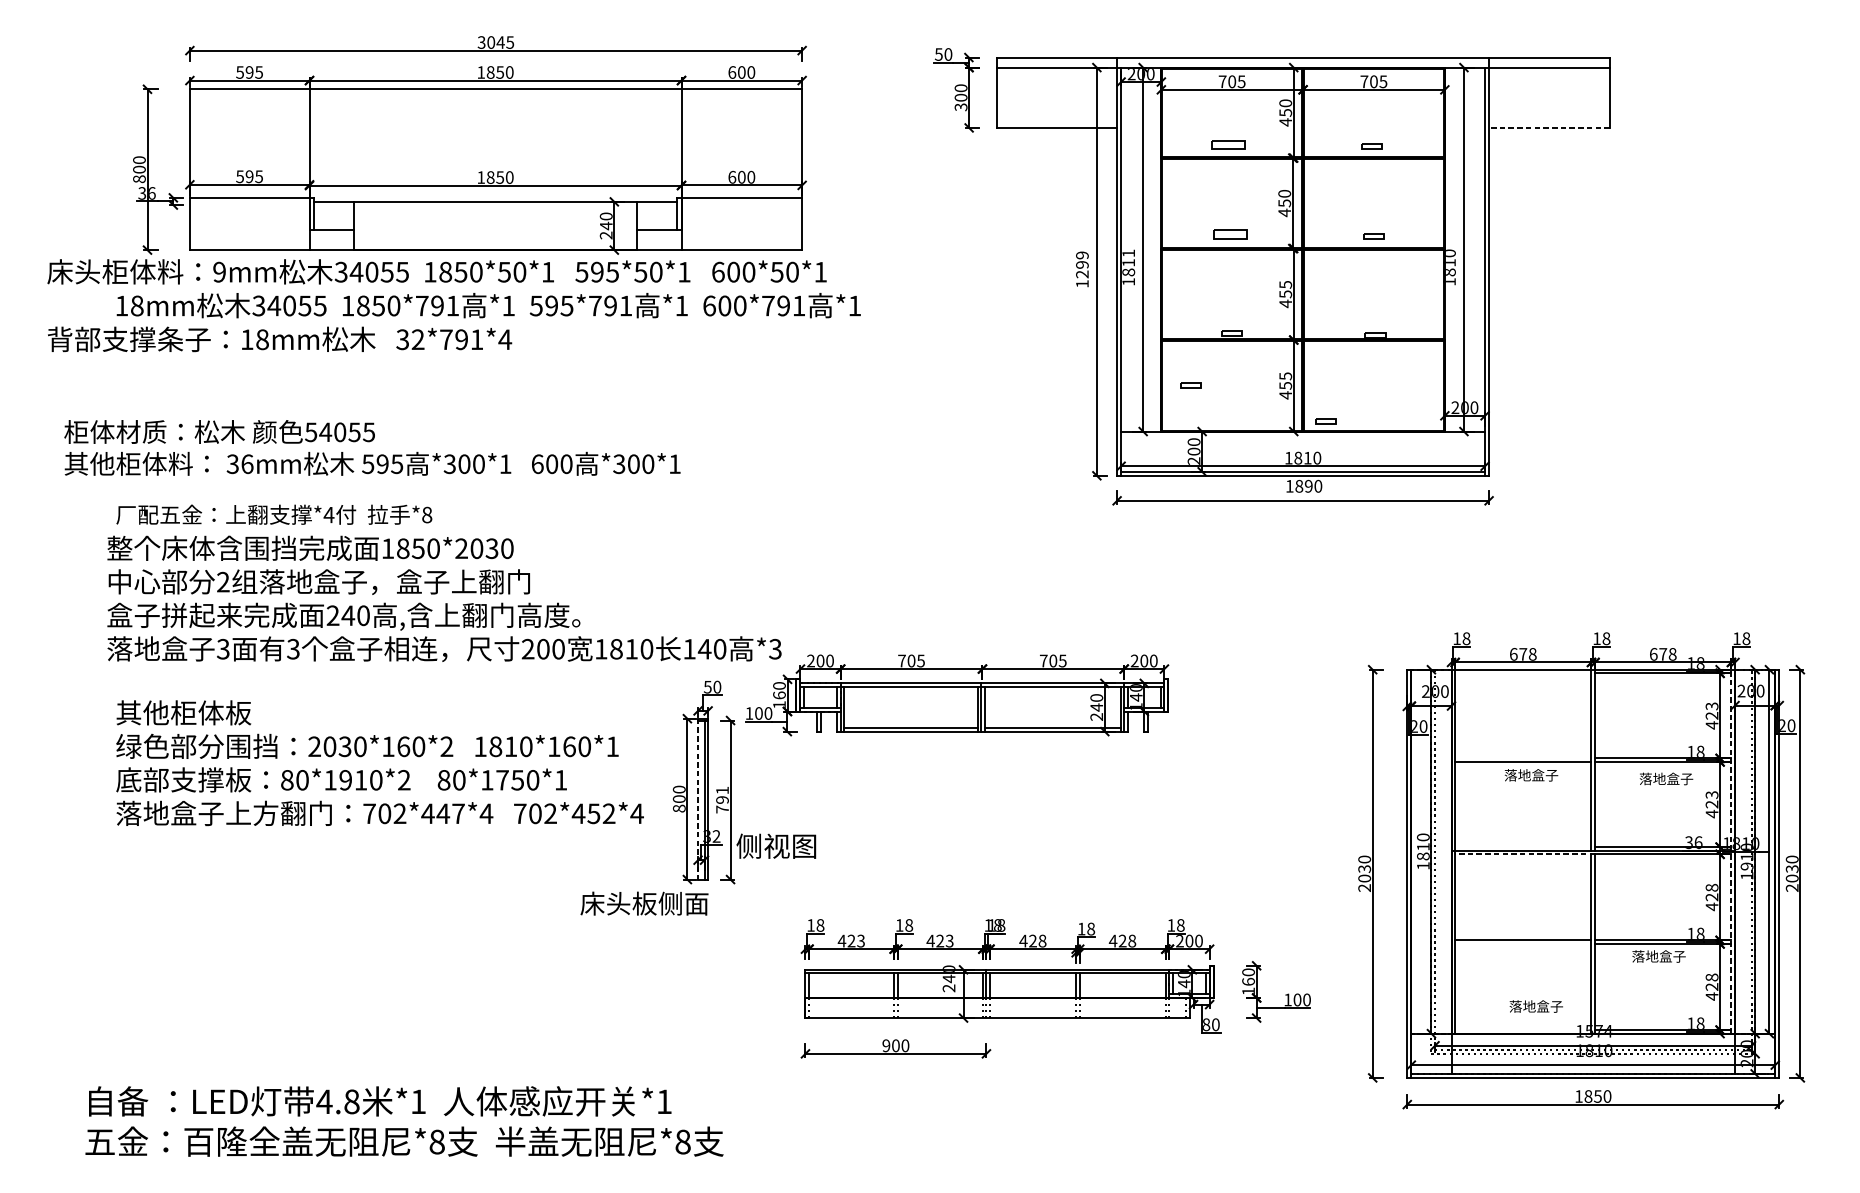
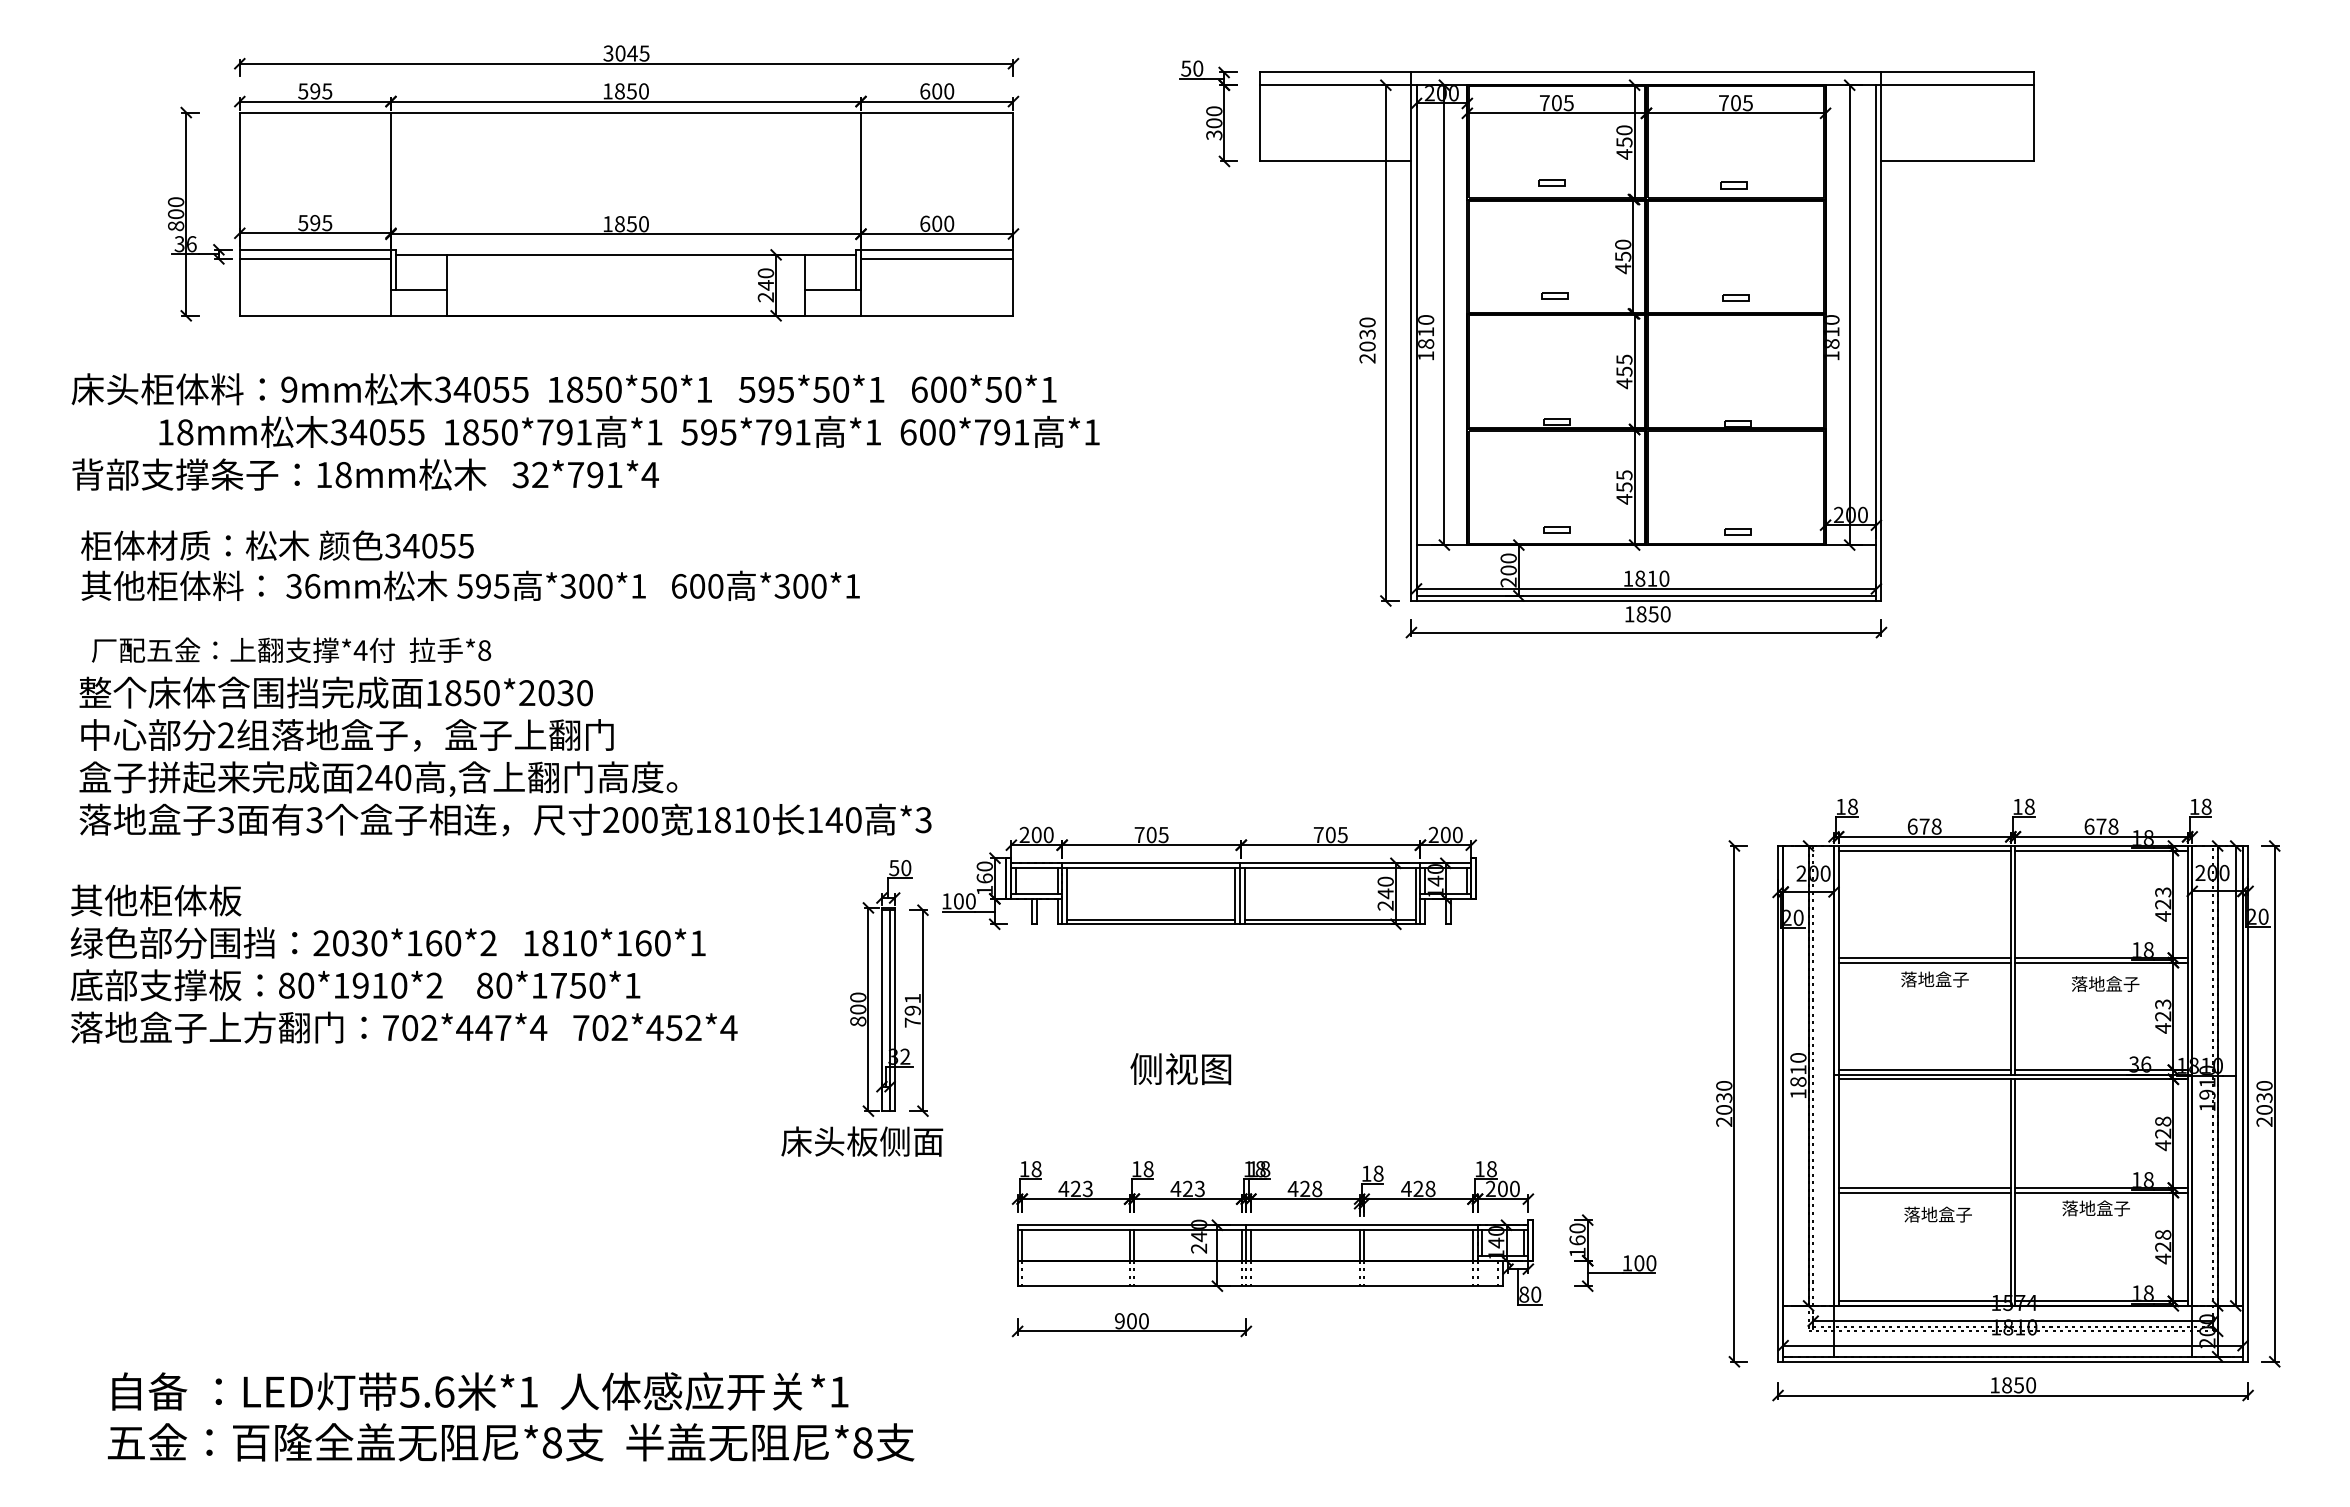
line: (1549, 127) -> (1957, 161), dashed -> solid
part: (1227, 144) -> (1551, 182), size x0.62
line: (249, 204) -> (314, 258), added
line: (742, 204) -> (937, 258), added
part: (1230, 234) -> (1554, 295), size x0.62
text: (1129, 253) -> (1426, 319), 1811 -> 1810
text: (1082, 269) -> (1367, 340), 1299 -> 2030
text: (453, 305) -> (585, 431), moved
part: (1190, 385) -> (1556, 529), moved
part: (1325, 420) -> (1737, 531), moved
text: (310, 431) -> (392, 545), 54055 -> 34055
text: (1308, 486) -> (1653, 614), 1890 -> 1850
text: (274, 514) -> (291, 649), moved
text: (444, 598) -> (505, 756), moved
line: (1523, 673) -> (1924, 850), added
line: (1523, 758) -> (1924, 958), added
text: (379, 762) -> (403, 963), moved
line: (697, 799) -> (881, 1009), dashed -> solid
text: (776, 845) -> (1180, 1068), moved
line: (1523, 847) -> (1924, 1070), added
line: (1731, 851) -> (2187, 1075), dashed -> solid
line: (1524, 854) -> (1926, 1079), dashed -> solid
text: (644, 903) -> (862, 1141), moved
line: (1523, 943) -> (1924, 1192), added
text: (1535, 1006) -> (1937, 1214), moved
line: (1523, 1030) -> (1924, 1301), added
text: (337, 1101) -> (426, 1391), 4.8 -> 5.6

